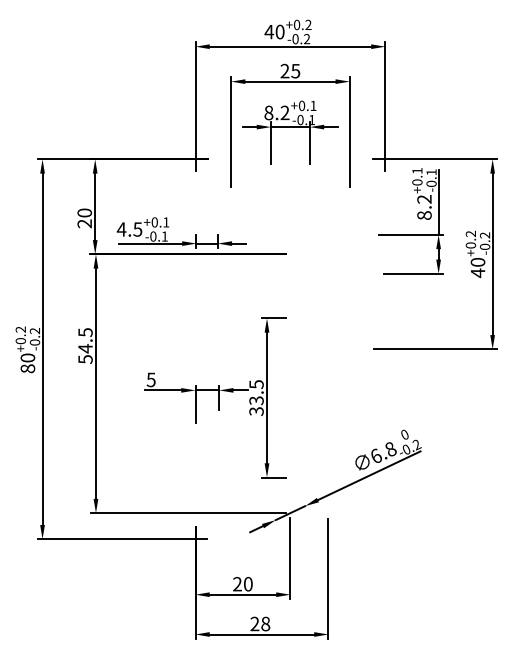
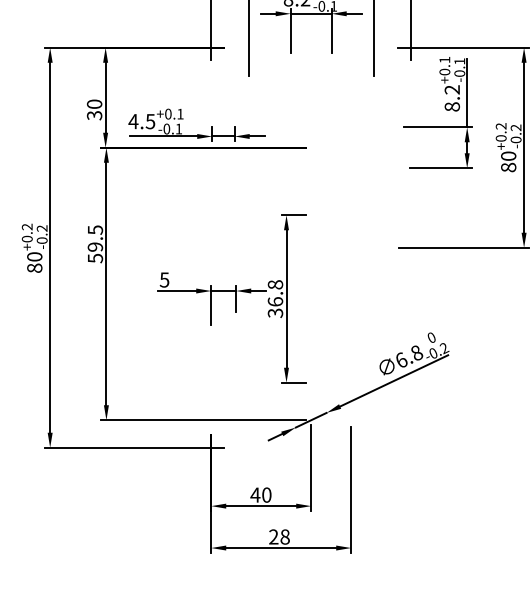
text: (85, 223) -> (95, 115), 20 -> 30
text: (477, 273) -> (508, 167), 40 -> 80
text: (85, 348) -> (95, 246), 54.5 -> 59.5
text: (256, 392) -> (275, 293), 33.5 -> 36.8
text: (237, 584) -> (255, 495), 20 -> 40

